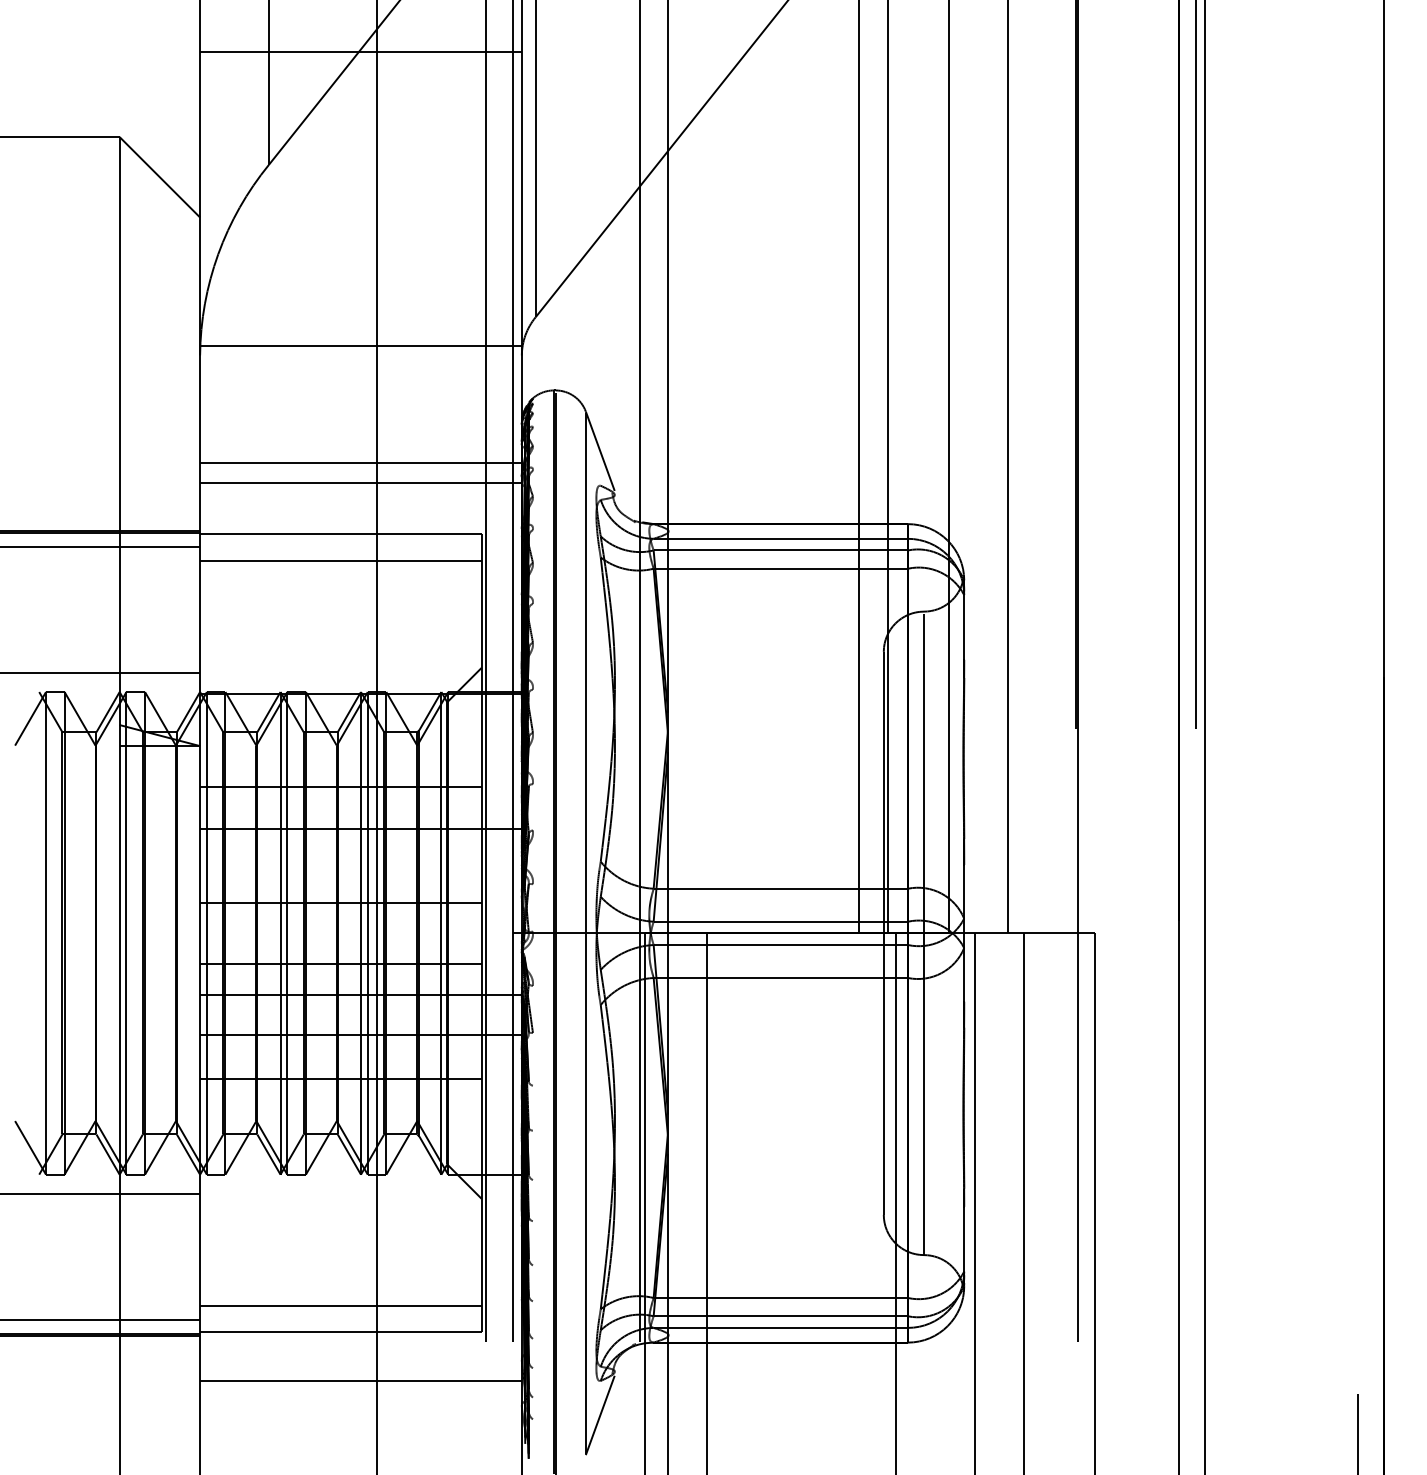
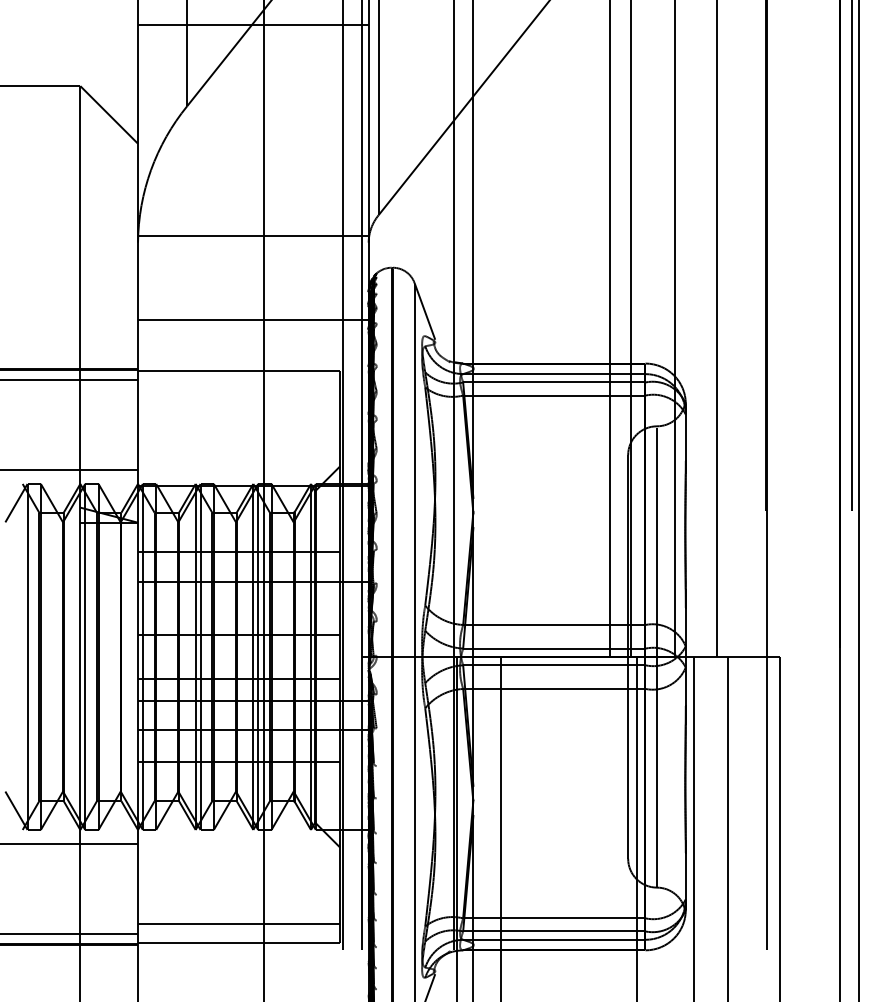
line: (360, 483) -> (253, 334), removed
line: (340, 560) -> (238, 389), removed
line: (360, 1381) -> (253, 978), removed

